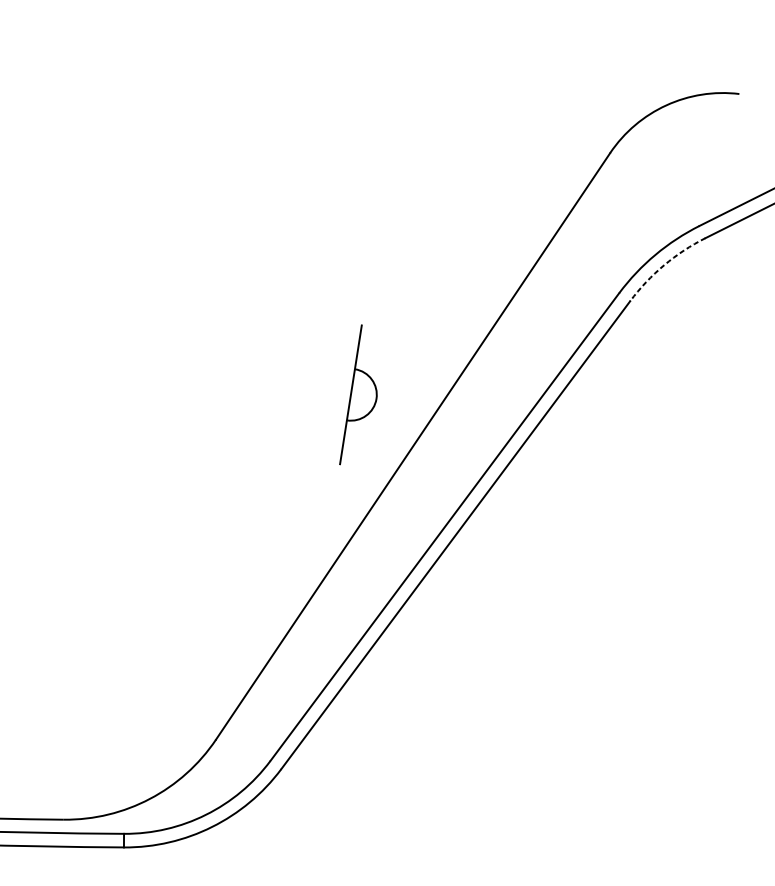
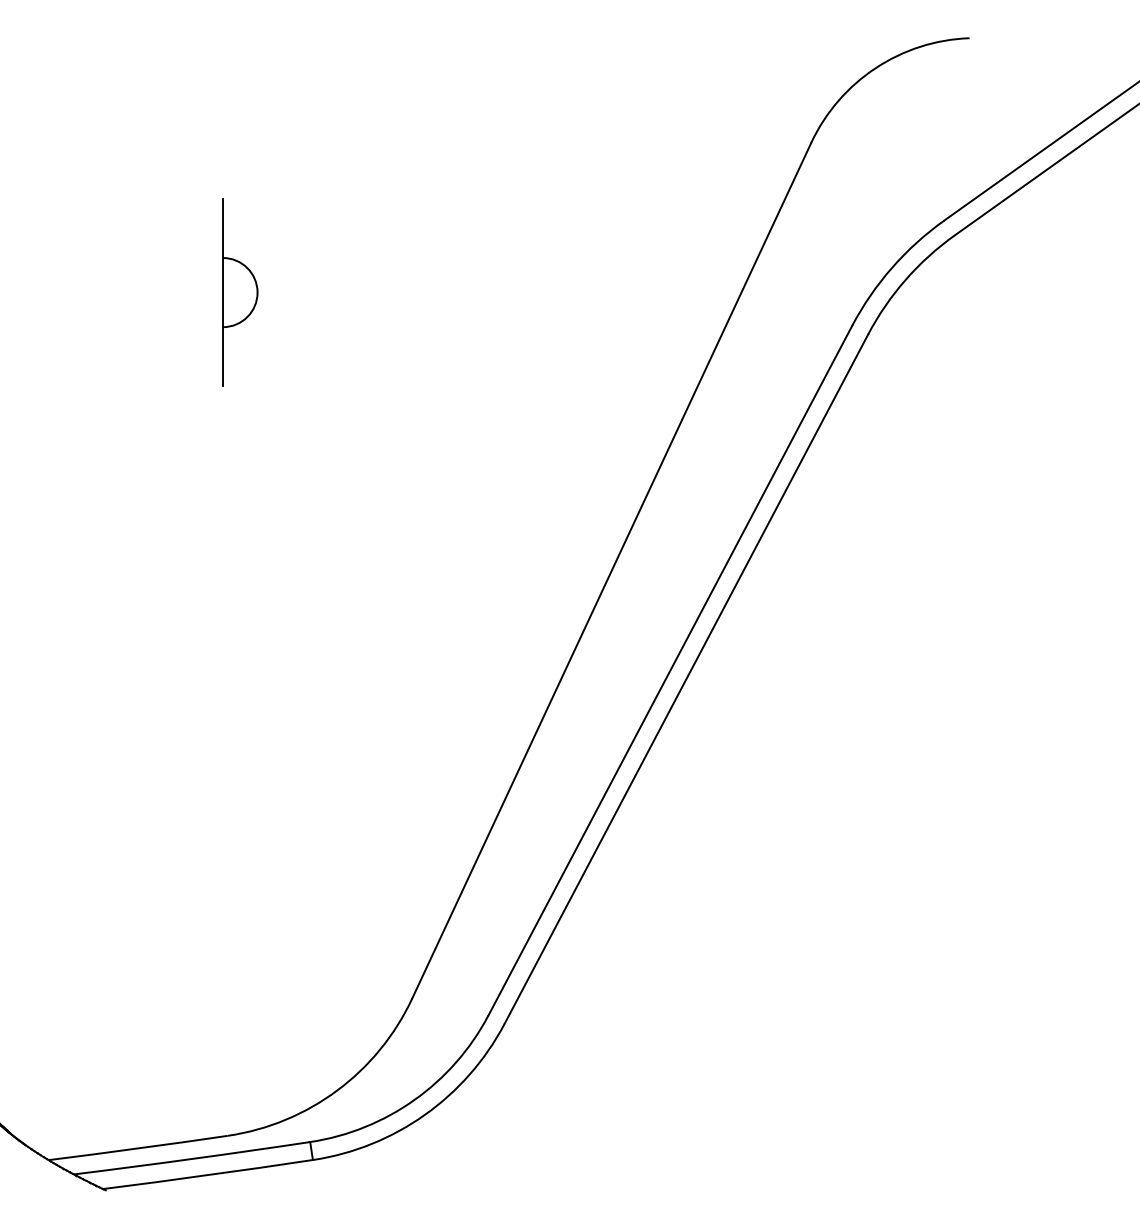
arc: (664, 265) -> (905, 279), dashed -> solid
part: (363, 396) -> (240, 292), moved

